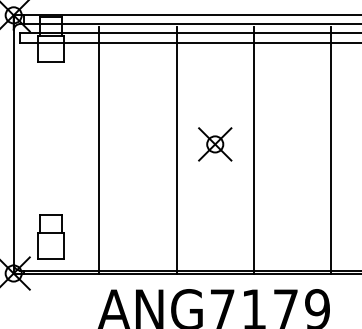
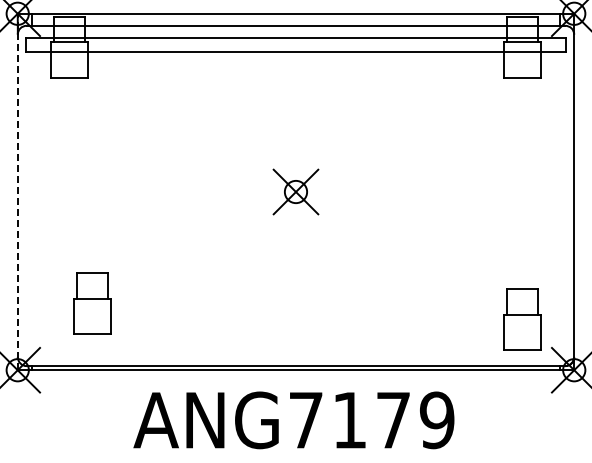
line: (13, 144) -> (17, 191), solid -> dashed
line: (98, 150) -> (135, 200), removed
line: (176, 150) -> (242, 200), removed
line: (253, 150) -> (349, 200), removed
line: (331, 150) -> (456, 200), removed
part: (51, 236) -> (92, 303), moved

